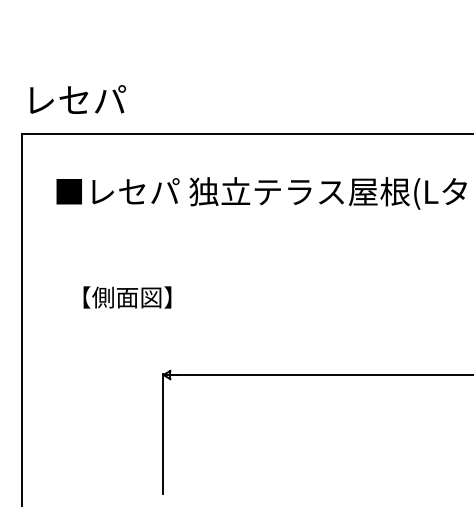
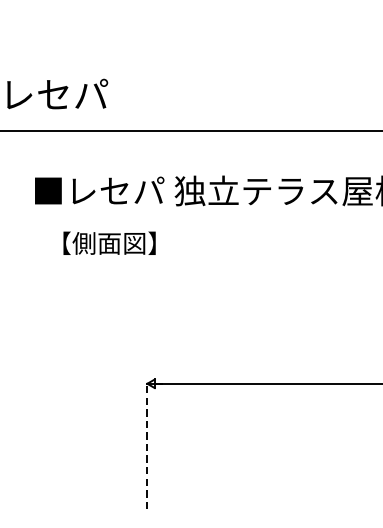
text: (127, 297) -> (109, 243), moved
line: (163, 433) -> (147, 445), solid -> dashed

